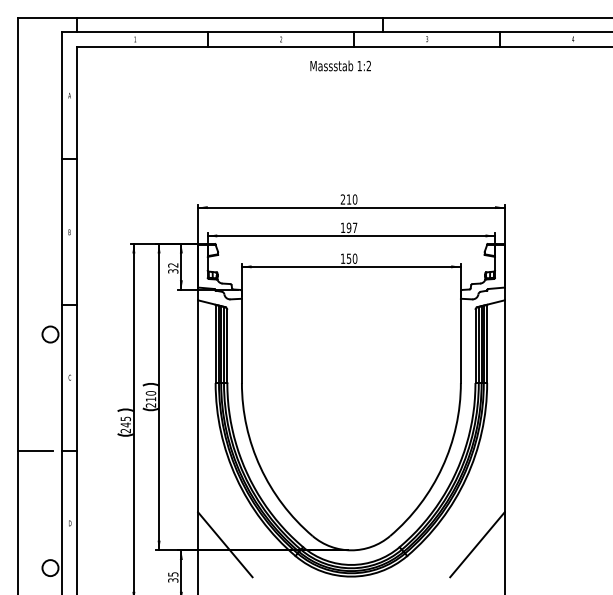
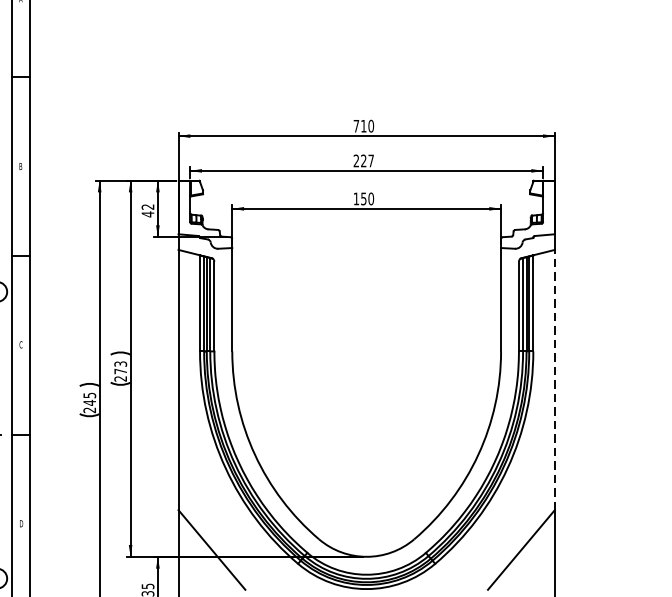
text: (342, 199) -> (355, 126), 210 -> 710
text: (345, 227) -> (359, 160), 197 -> 227
text: (173, 271) -> (148, 214), 32 -> 42
text: (150, 396) -> (120, 367), 210 -> 273
line: (504, 406) -> (554, 380), solid -> dashed

